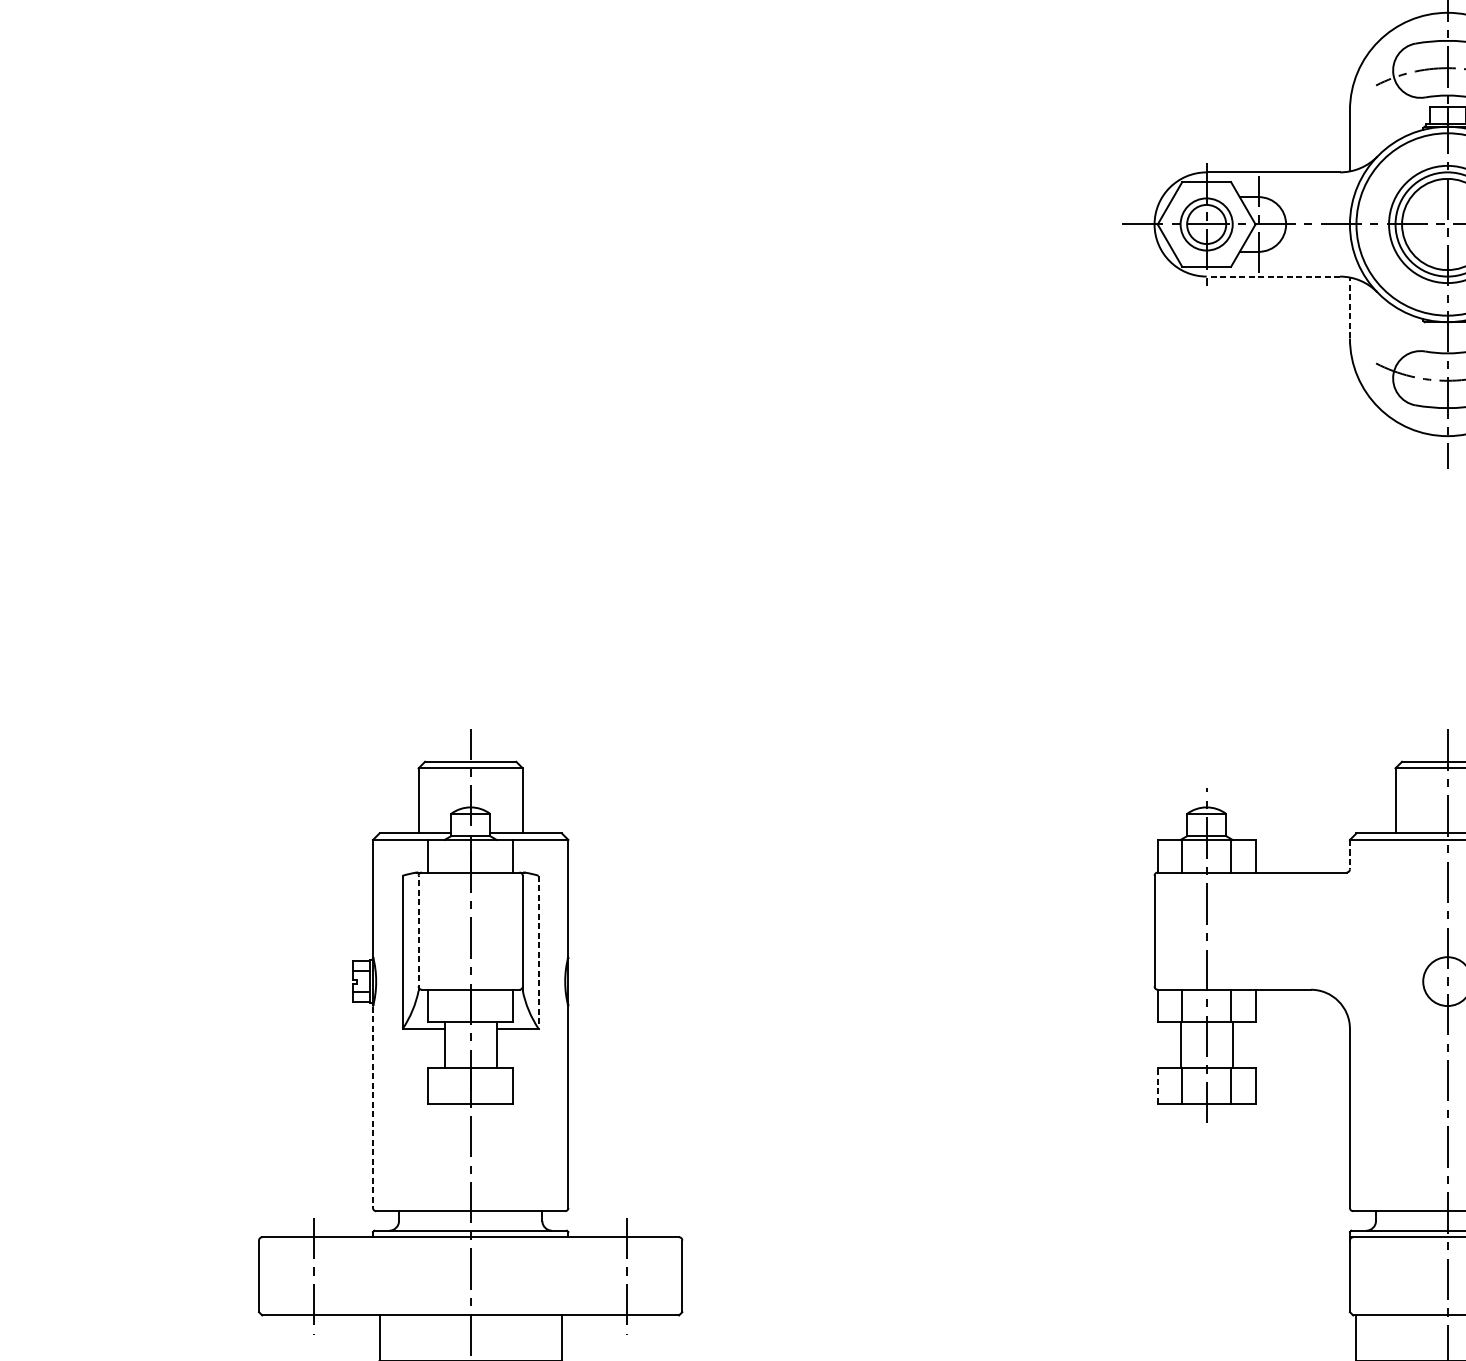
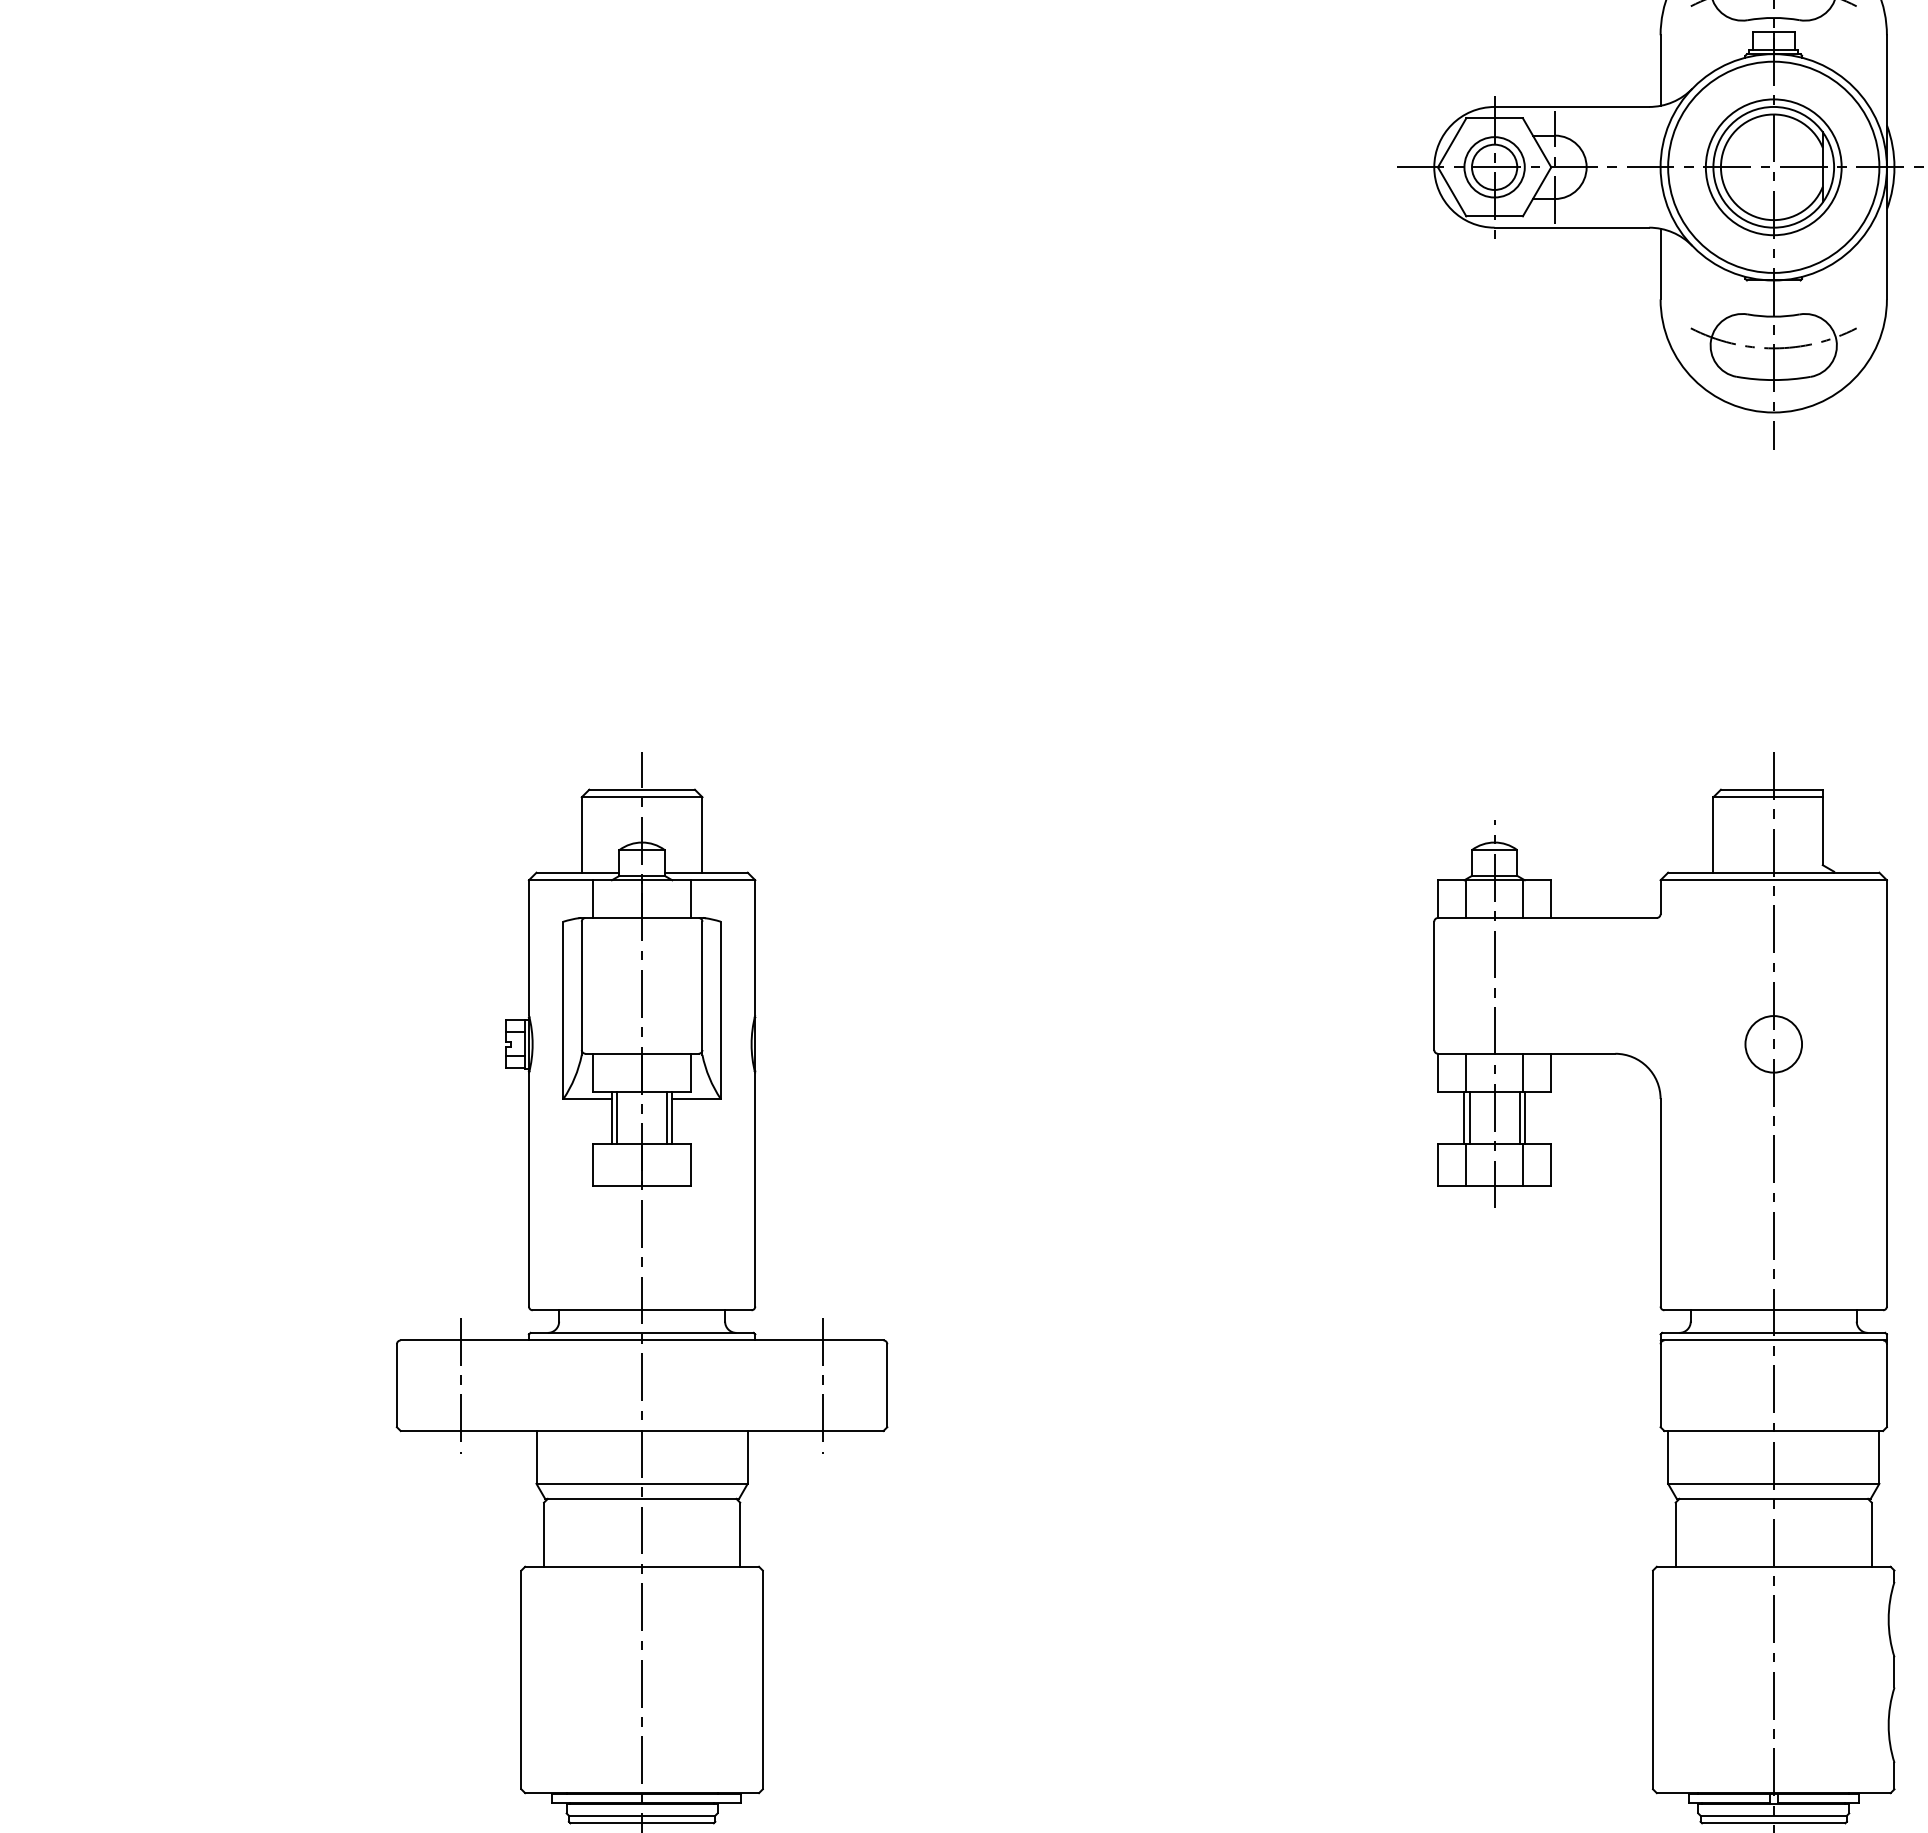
line: (1273, 276) -> (1571, 227), dashed -> solid
line: (1349, 307) -> (1660, 263), dashed -> solid
line: (1349, 854) -> (1660, 897), dashed -> solid
line: (418, 933) -> (581, 988), dashed -> solid
line: (538, 952) -> (720, 1010), dashed -> solid
line: (449, 1044) -> (617, 1117), added
line: (492, 1044) -> (667, 1117), added
line: (1184, 1044) -> (1469, 1117), added
line: (1228, 1044) -> (1519, 1117), added
line: (1157, 1086) -> (1437, 1165), dashed -> solid
line: (372, 1106) -> (528, 1189), dashed -> solid

